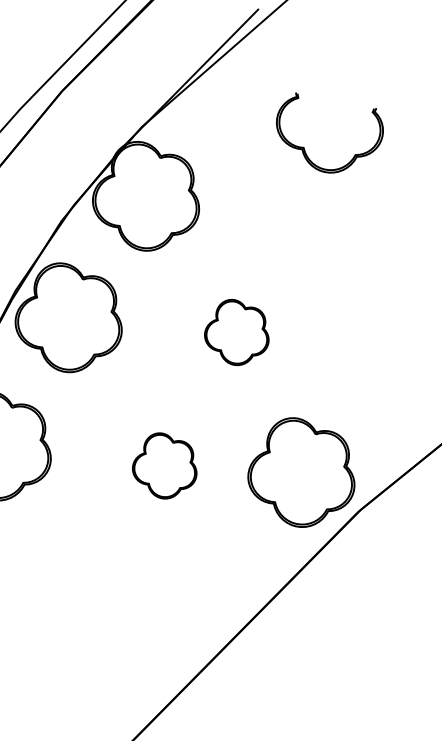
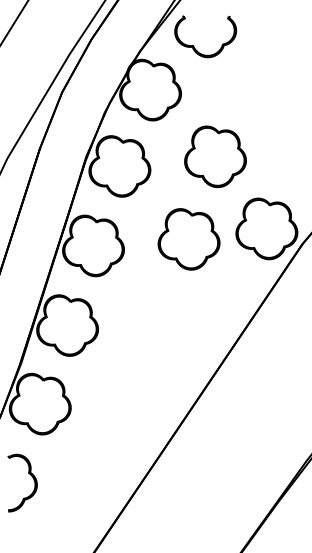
part: (305, 149) -> (194, 46), moved
part: (237, 332) -> (215, 156), size x1.67
part: (164, 466) -> (188, 239), size x1.67

